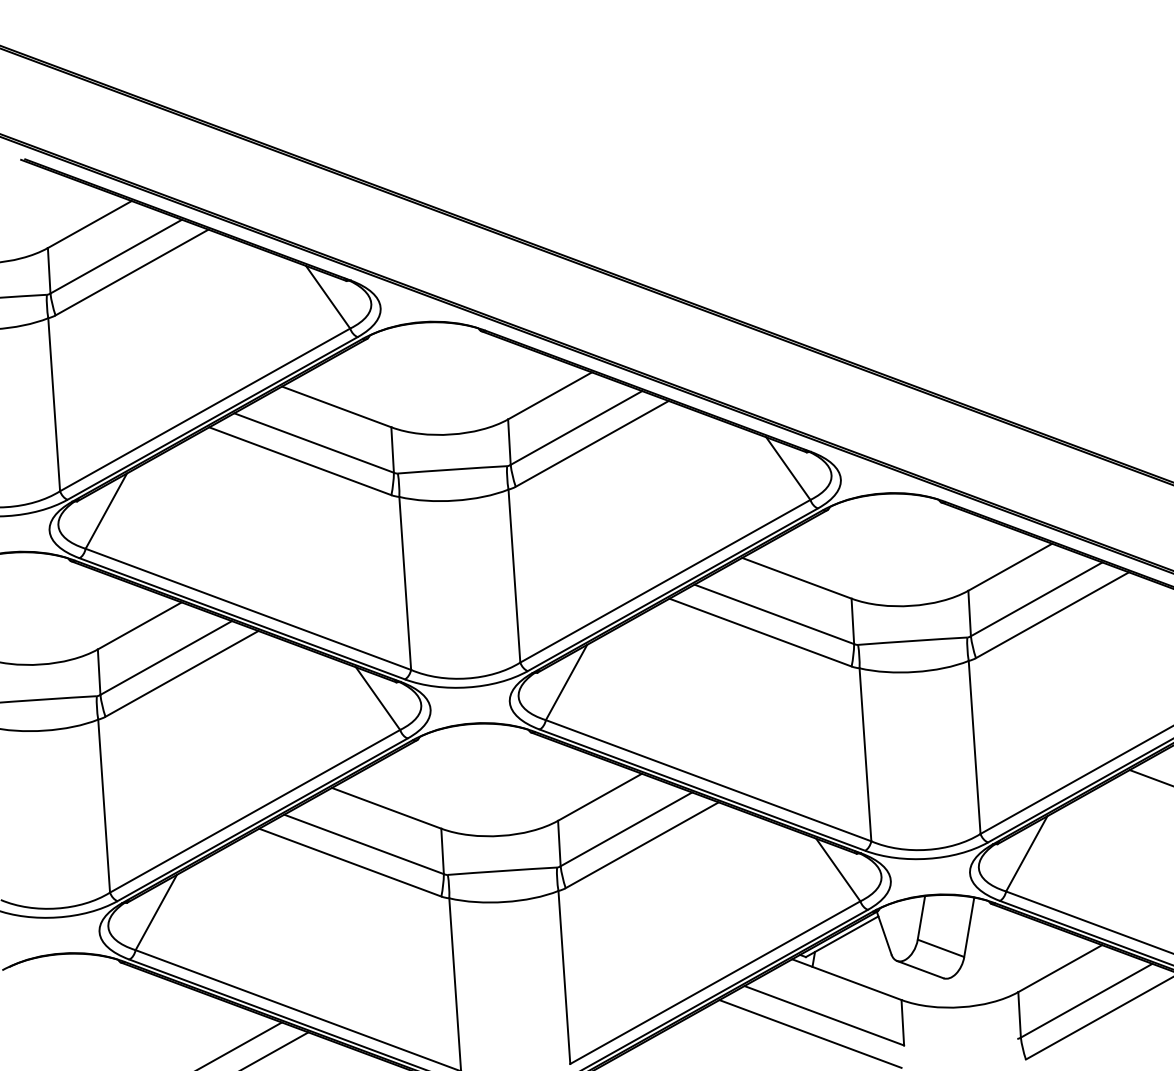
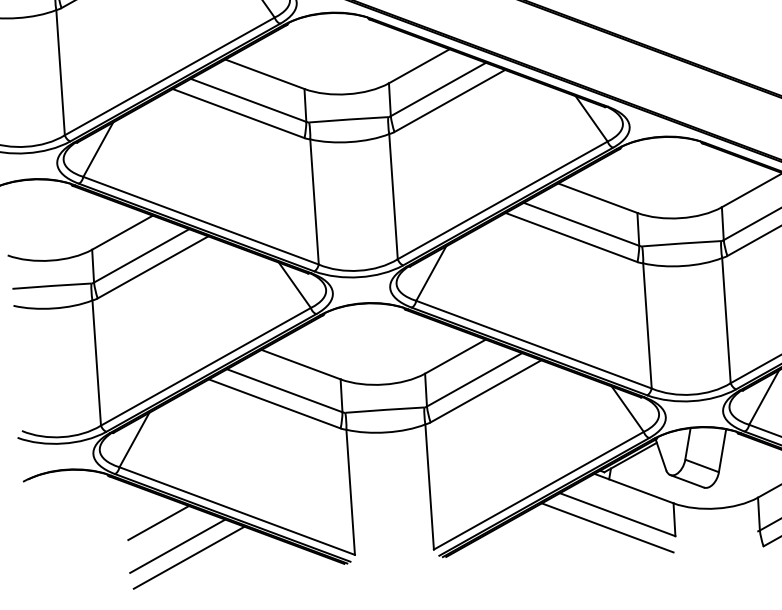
line: (189, 1026) -> (158, 522), added

